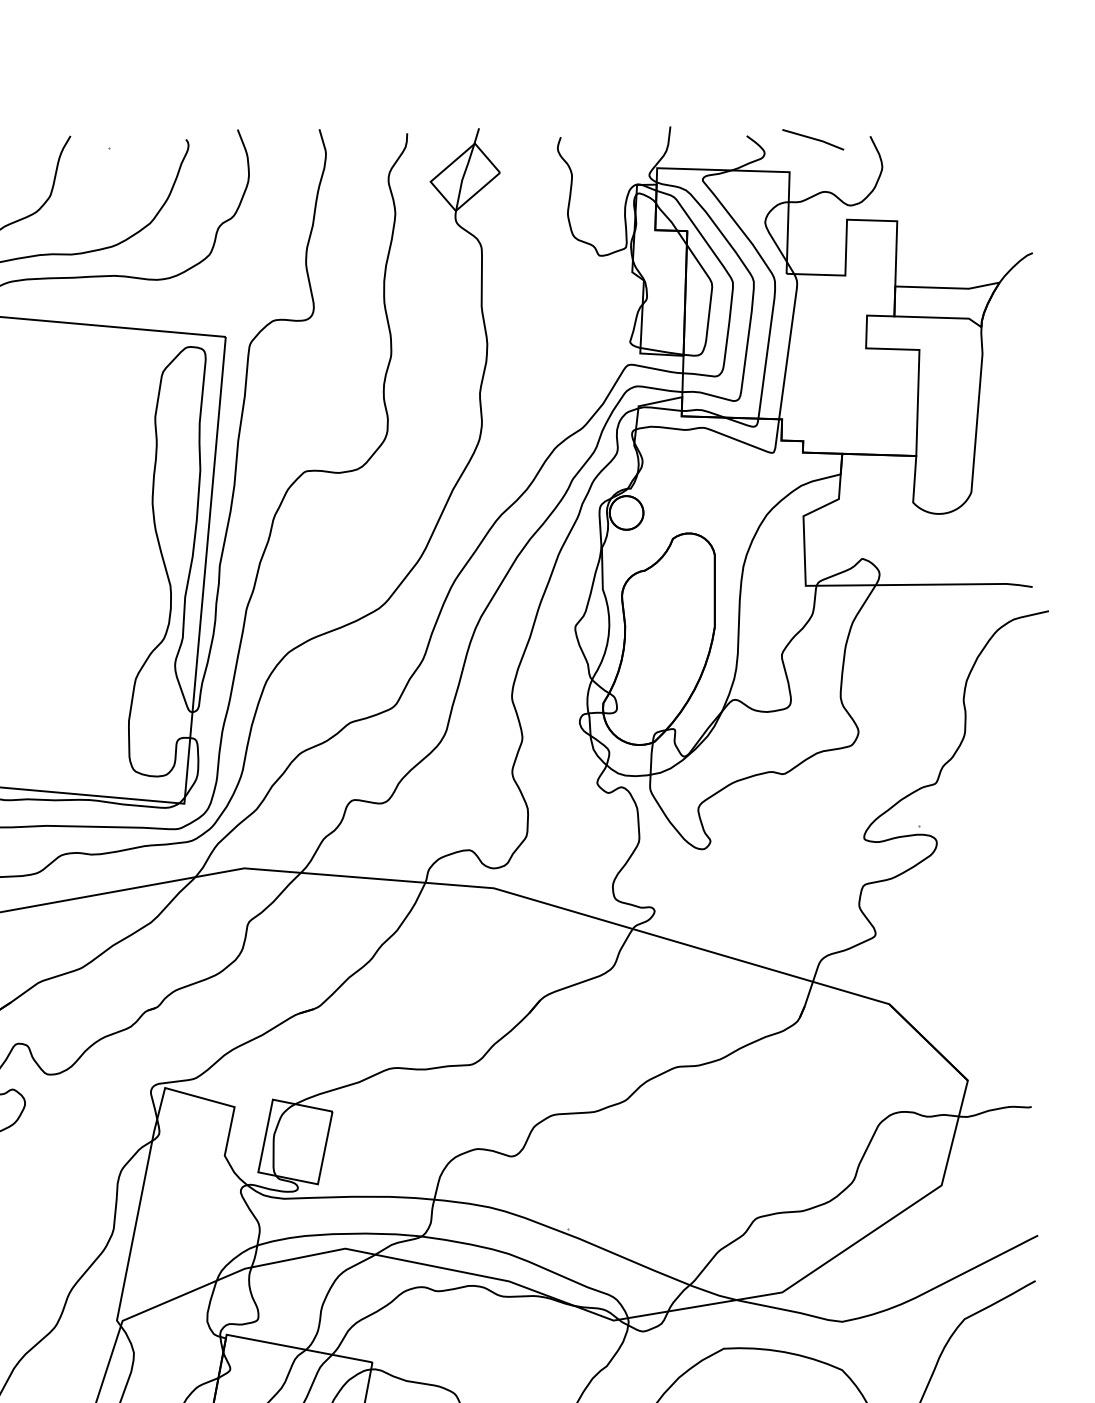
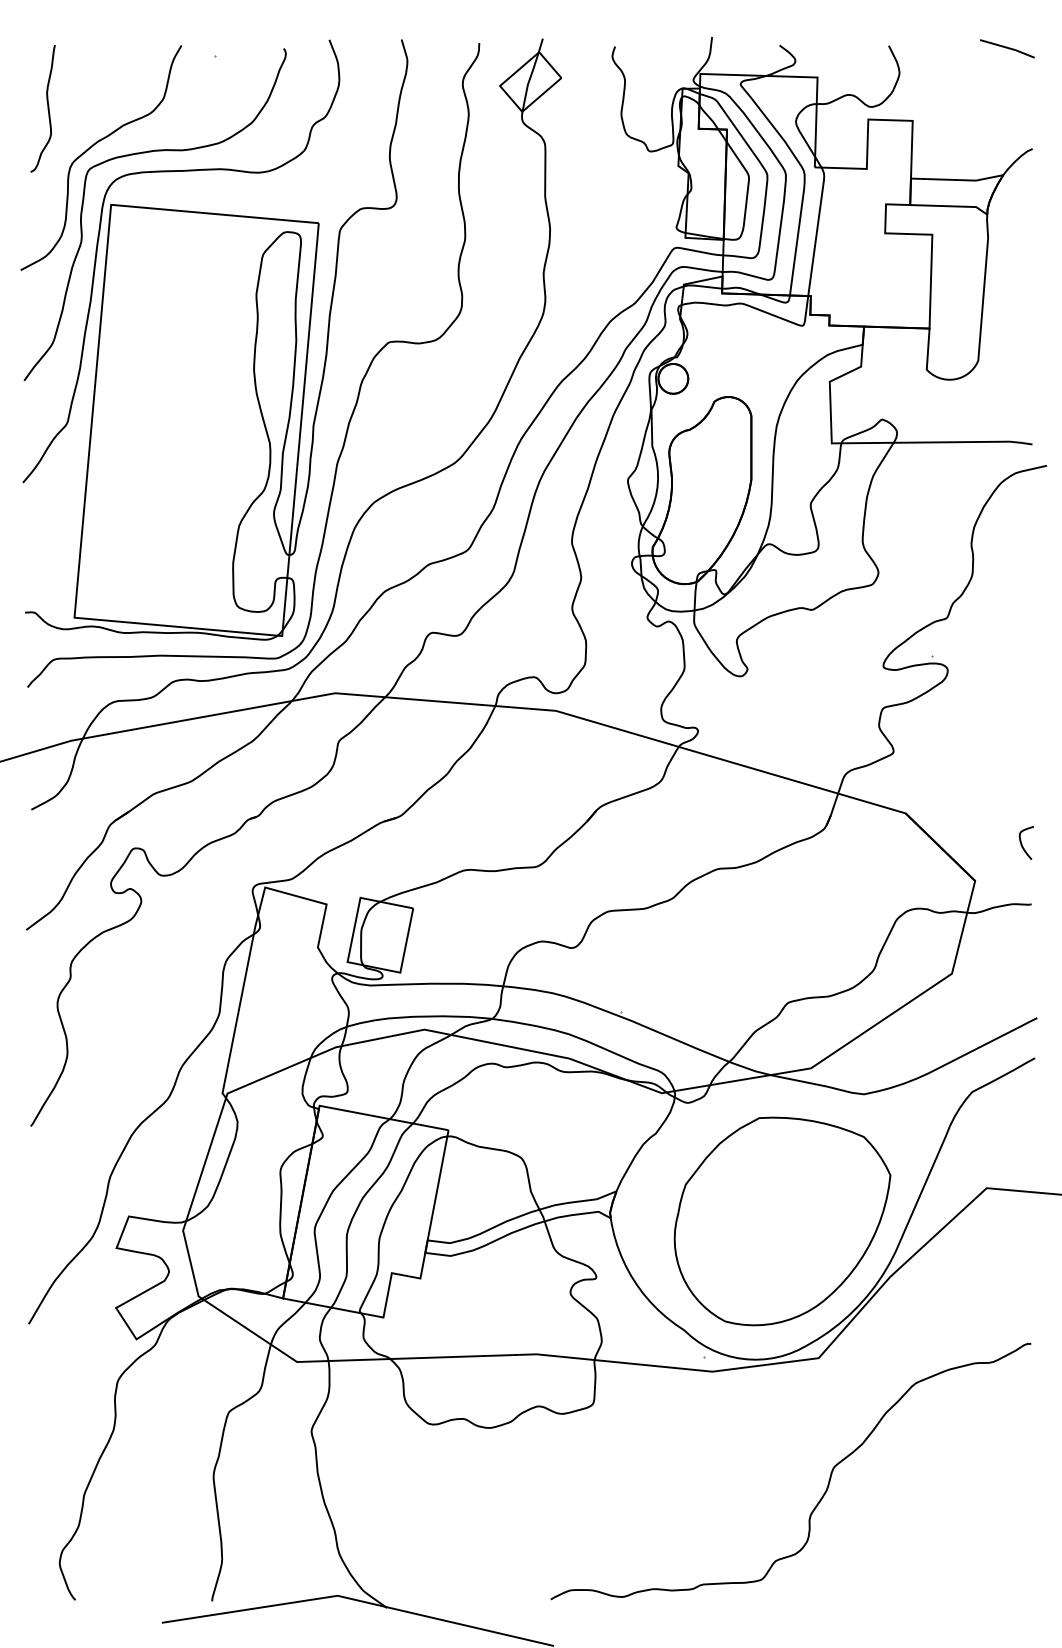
line: (813, 139) -> (1007, 48), moved
curve: (1021, 1038) -> (1022, 843), added

